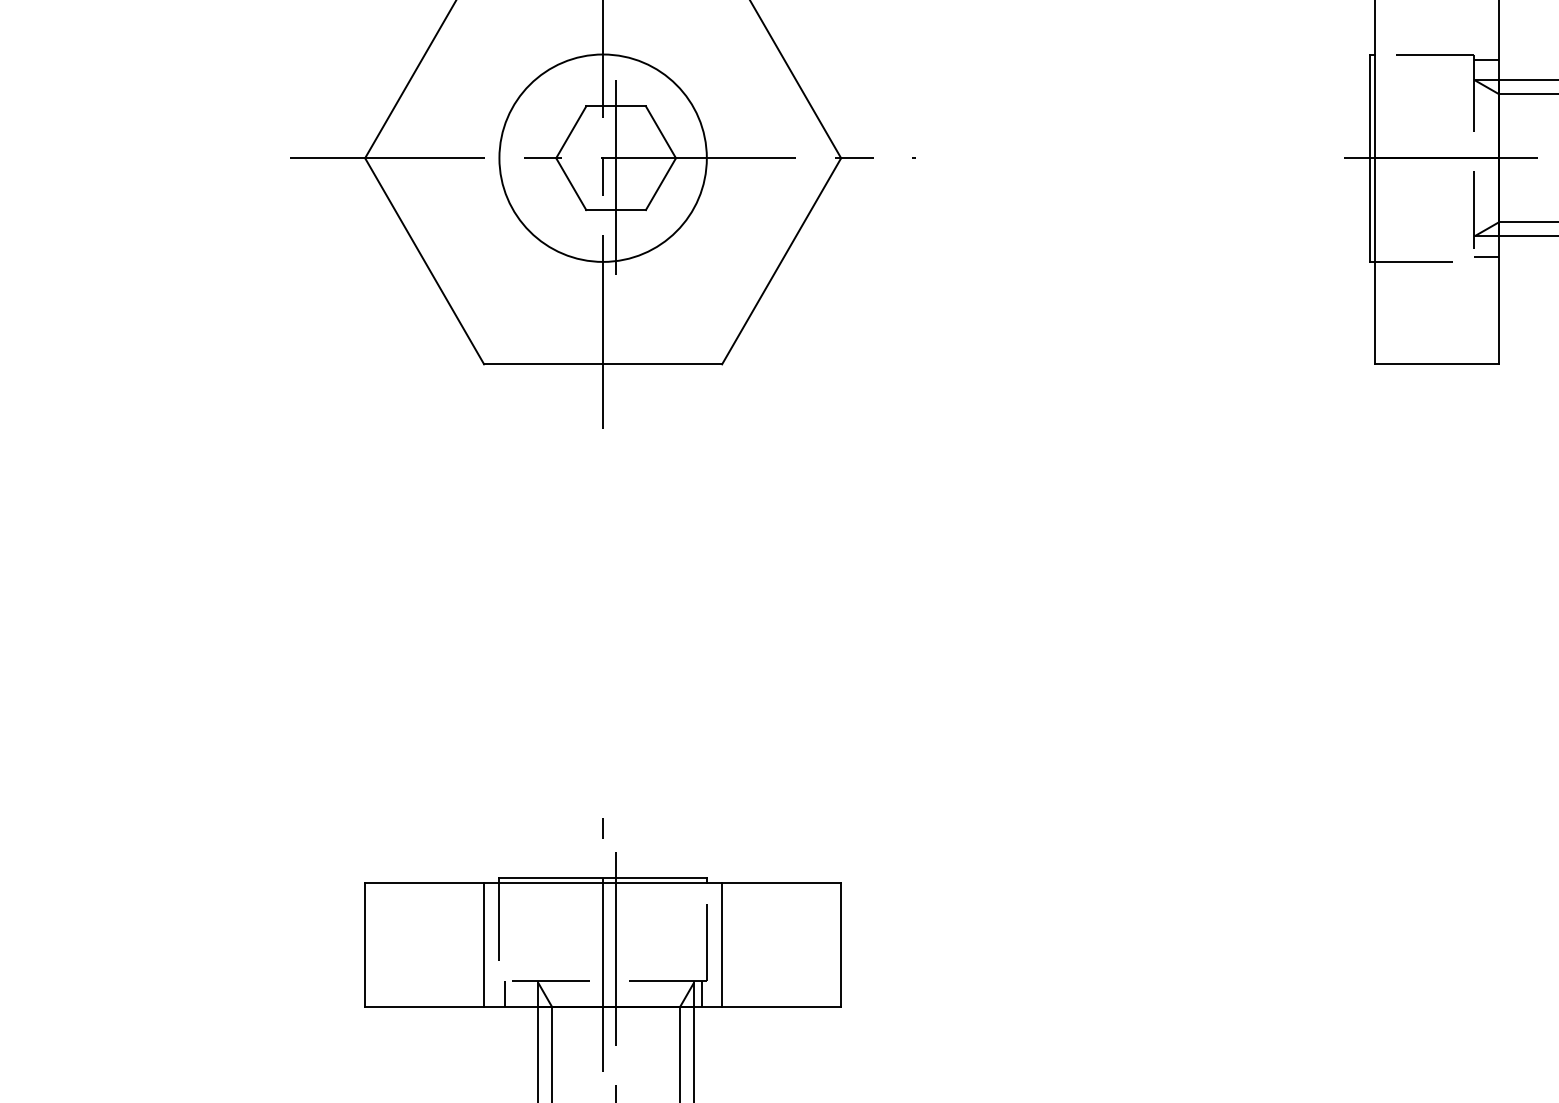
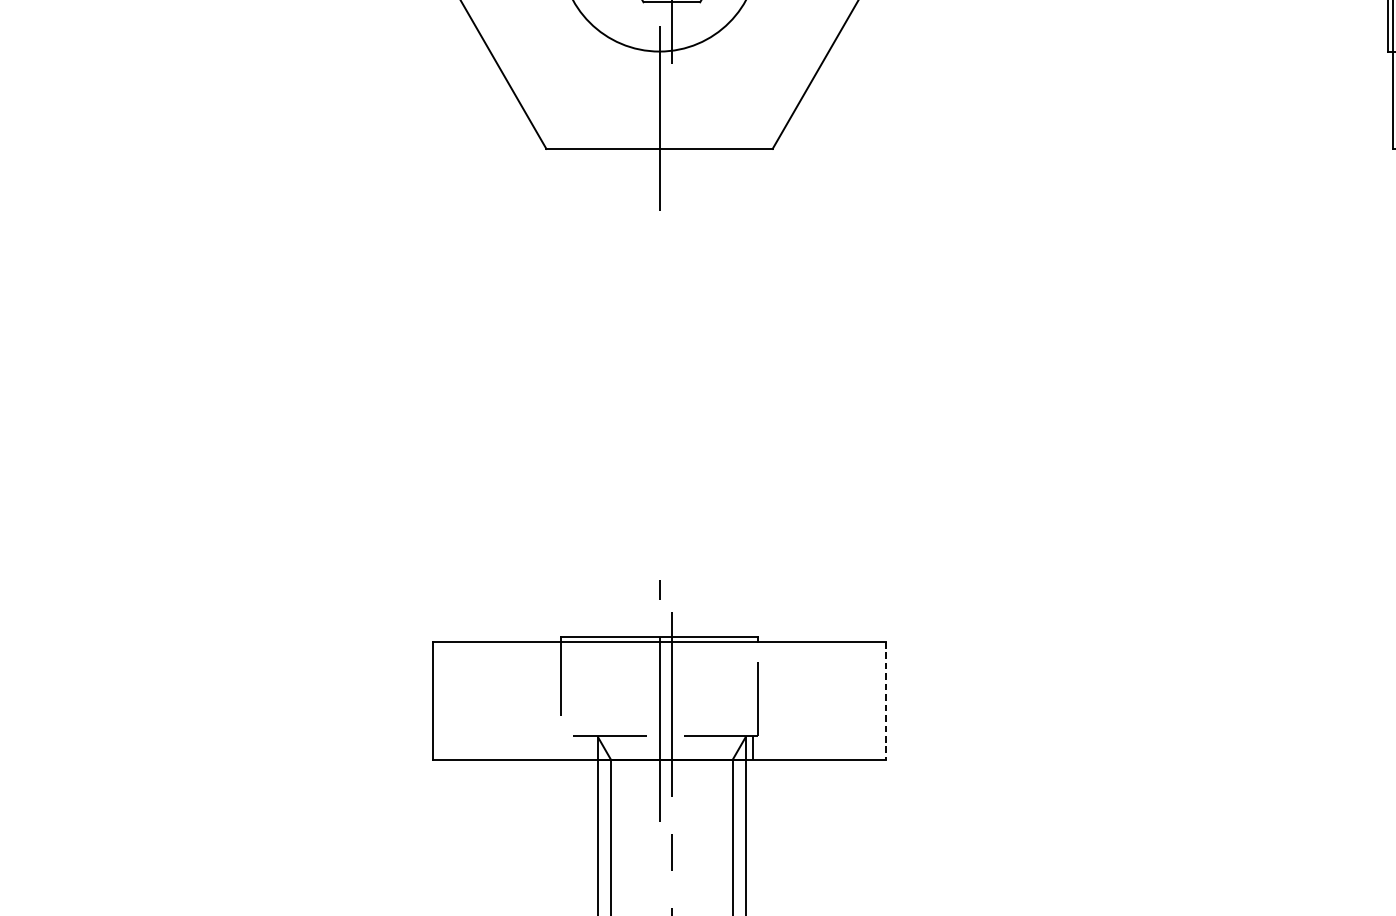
line: (484, 944) -> (546, 700), removed
line: (722, 944) -> (773, 700), removed
line: (841, 945) -> (886, 701), solid -> dashed
line: (504, 994) -> (565, 747), removed

